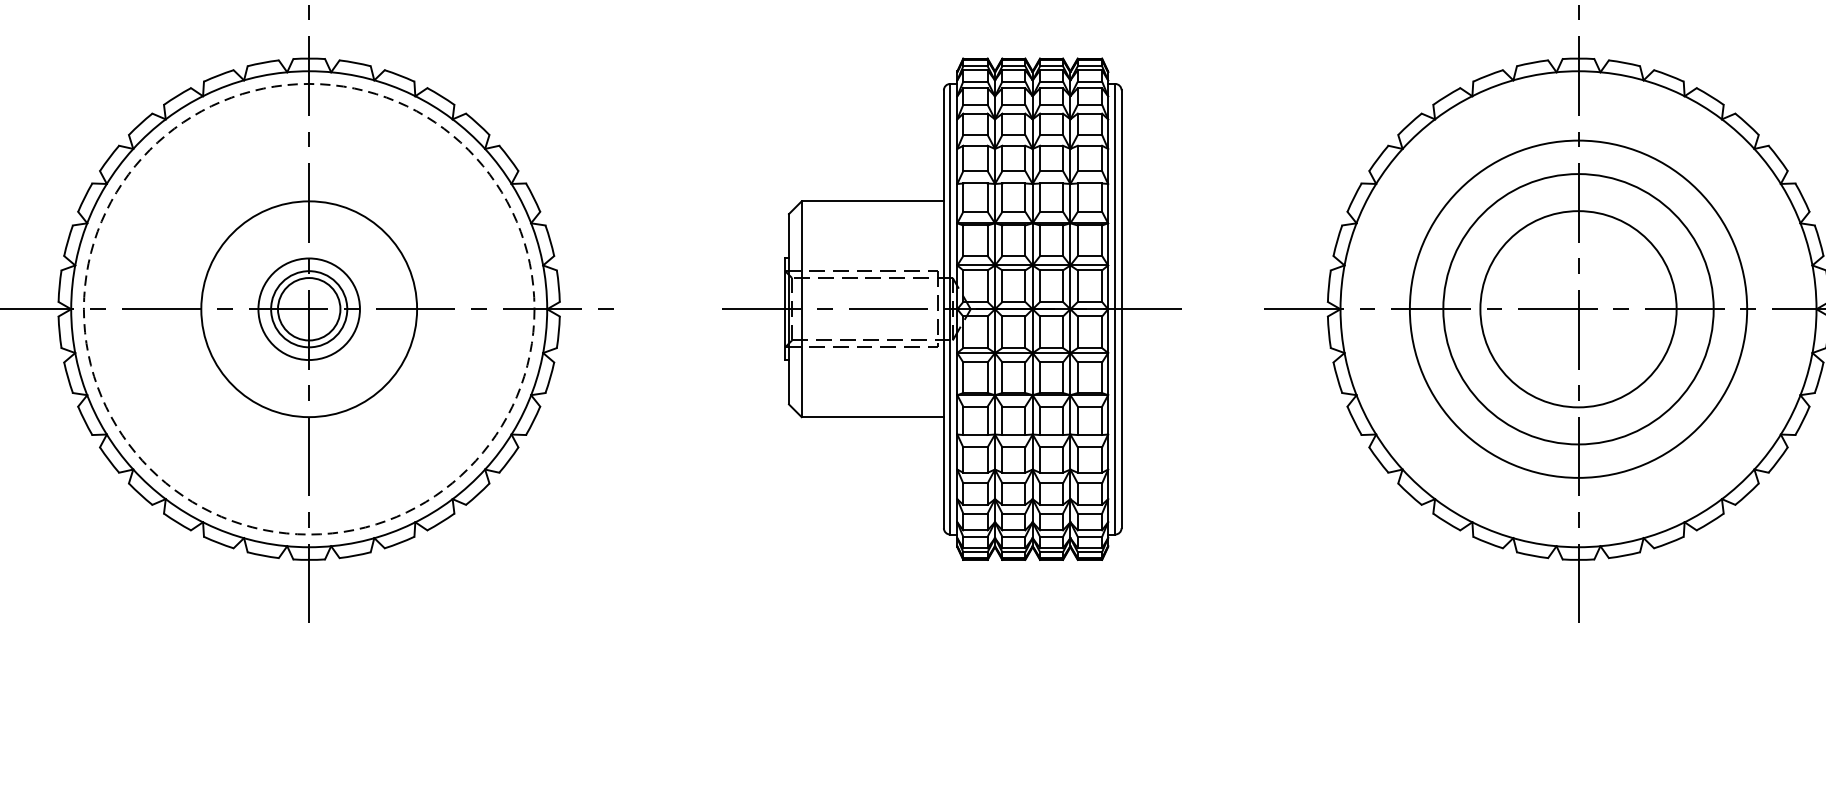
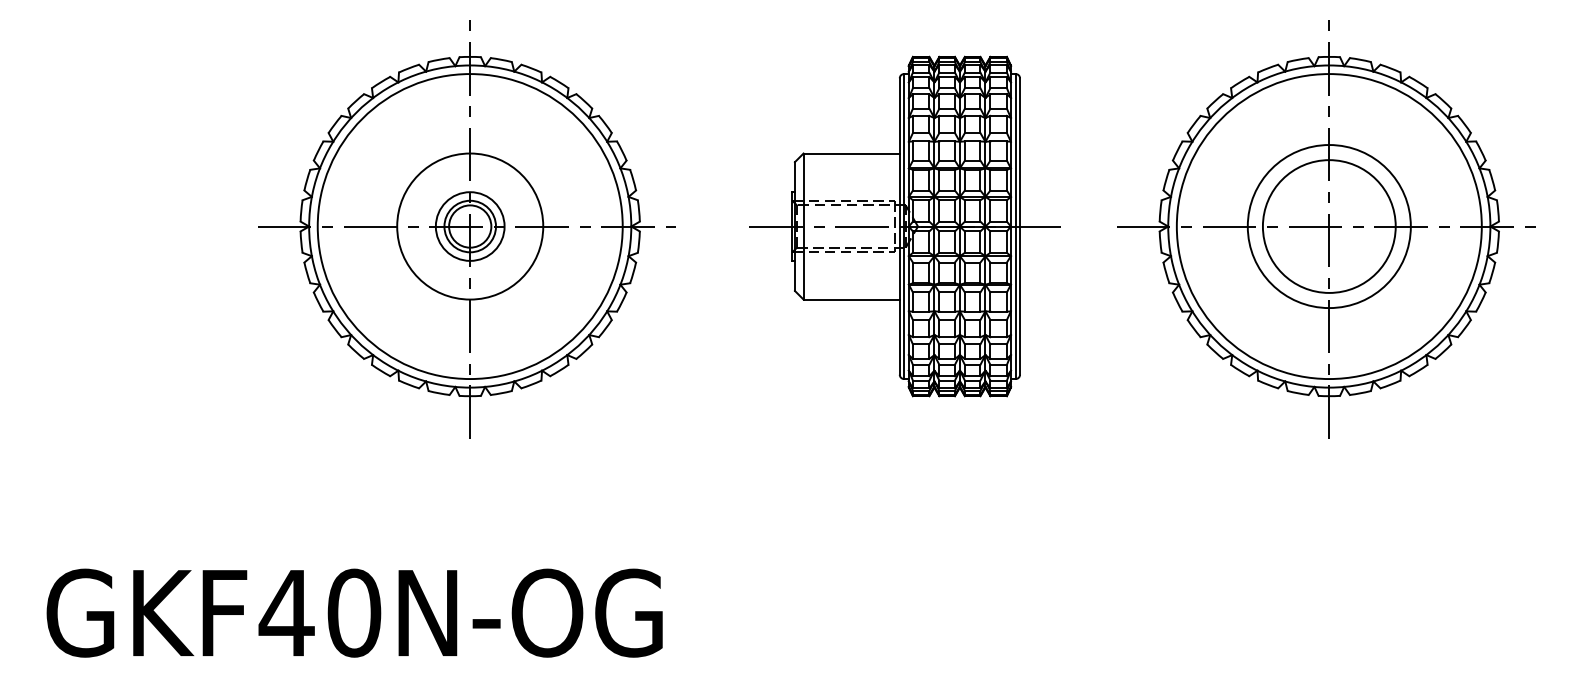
circle: (308, 309) -> (469, 226), dashed -> solid
circle: (1577, 309) -> (1328, 226), size x0.71
circle: (1577, 309) -> (1328, 226), size x1.67

